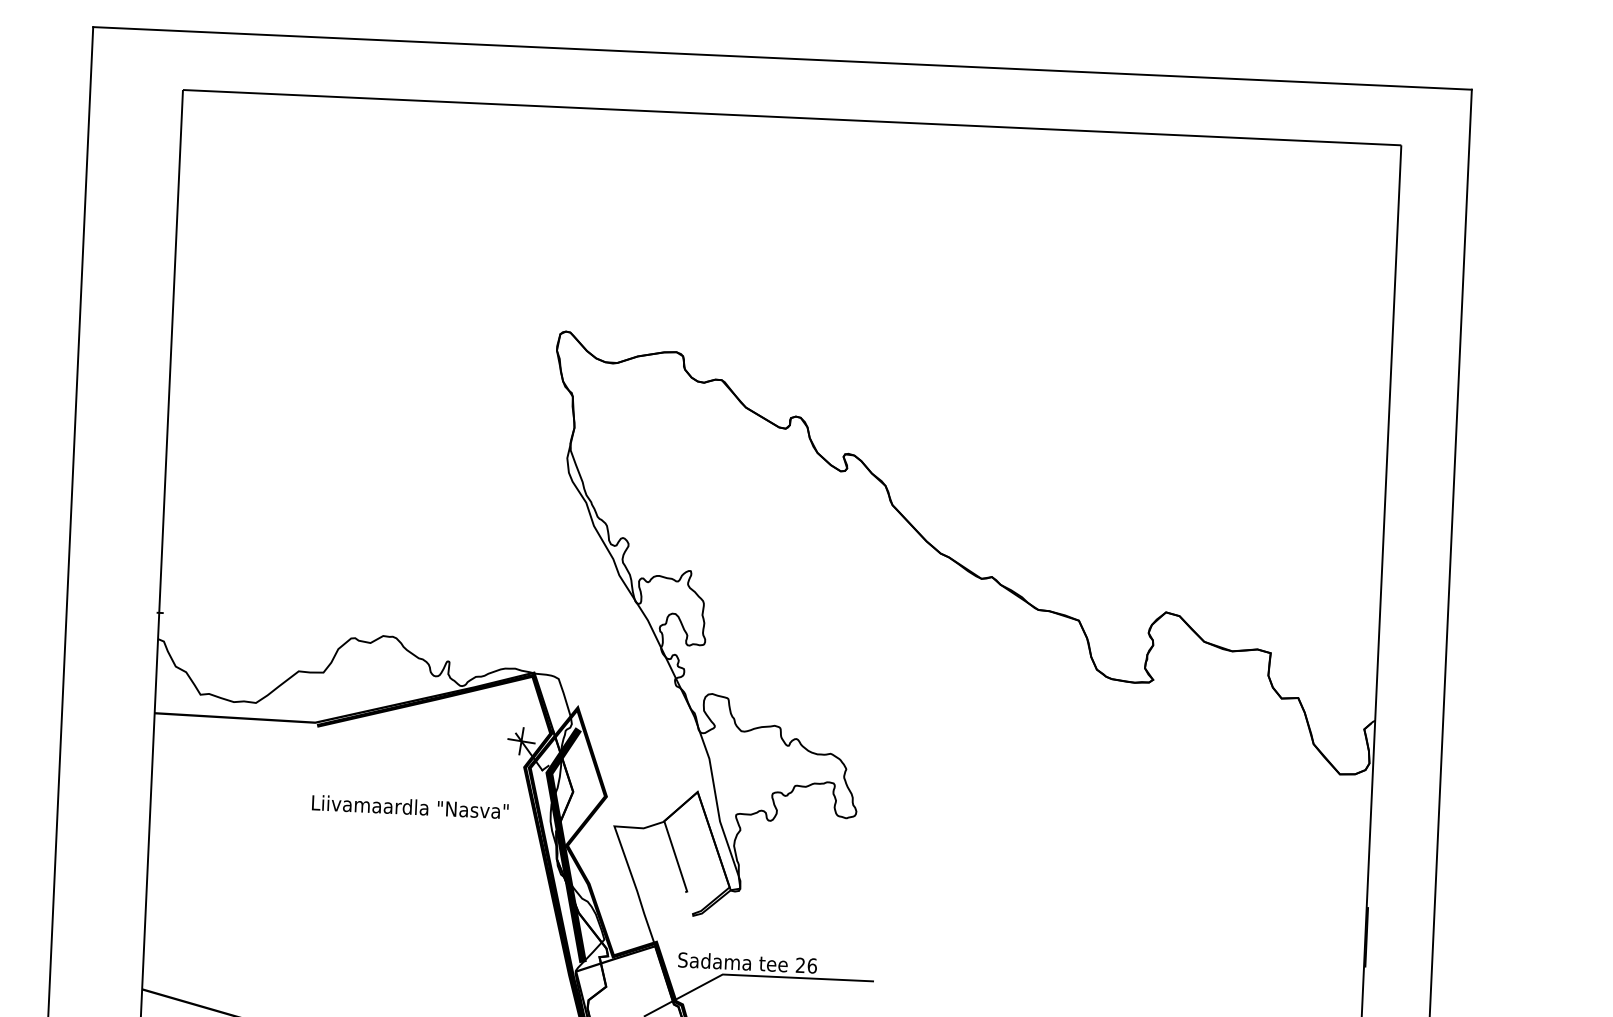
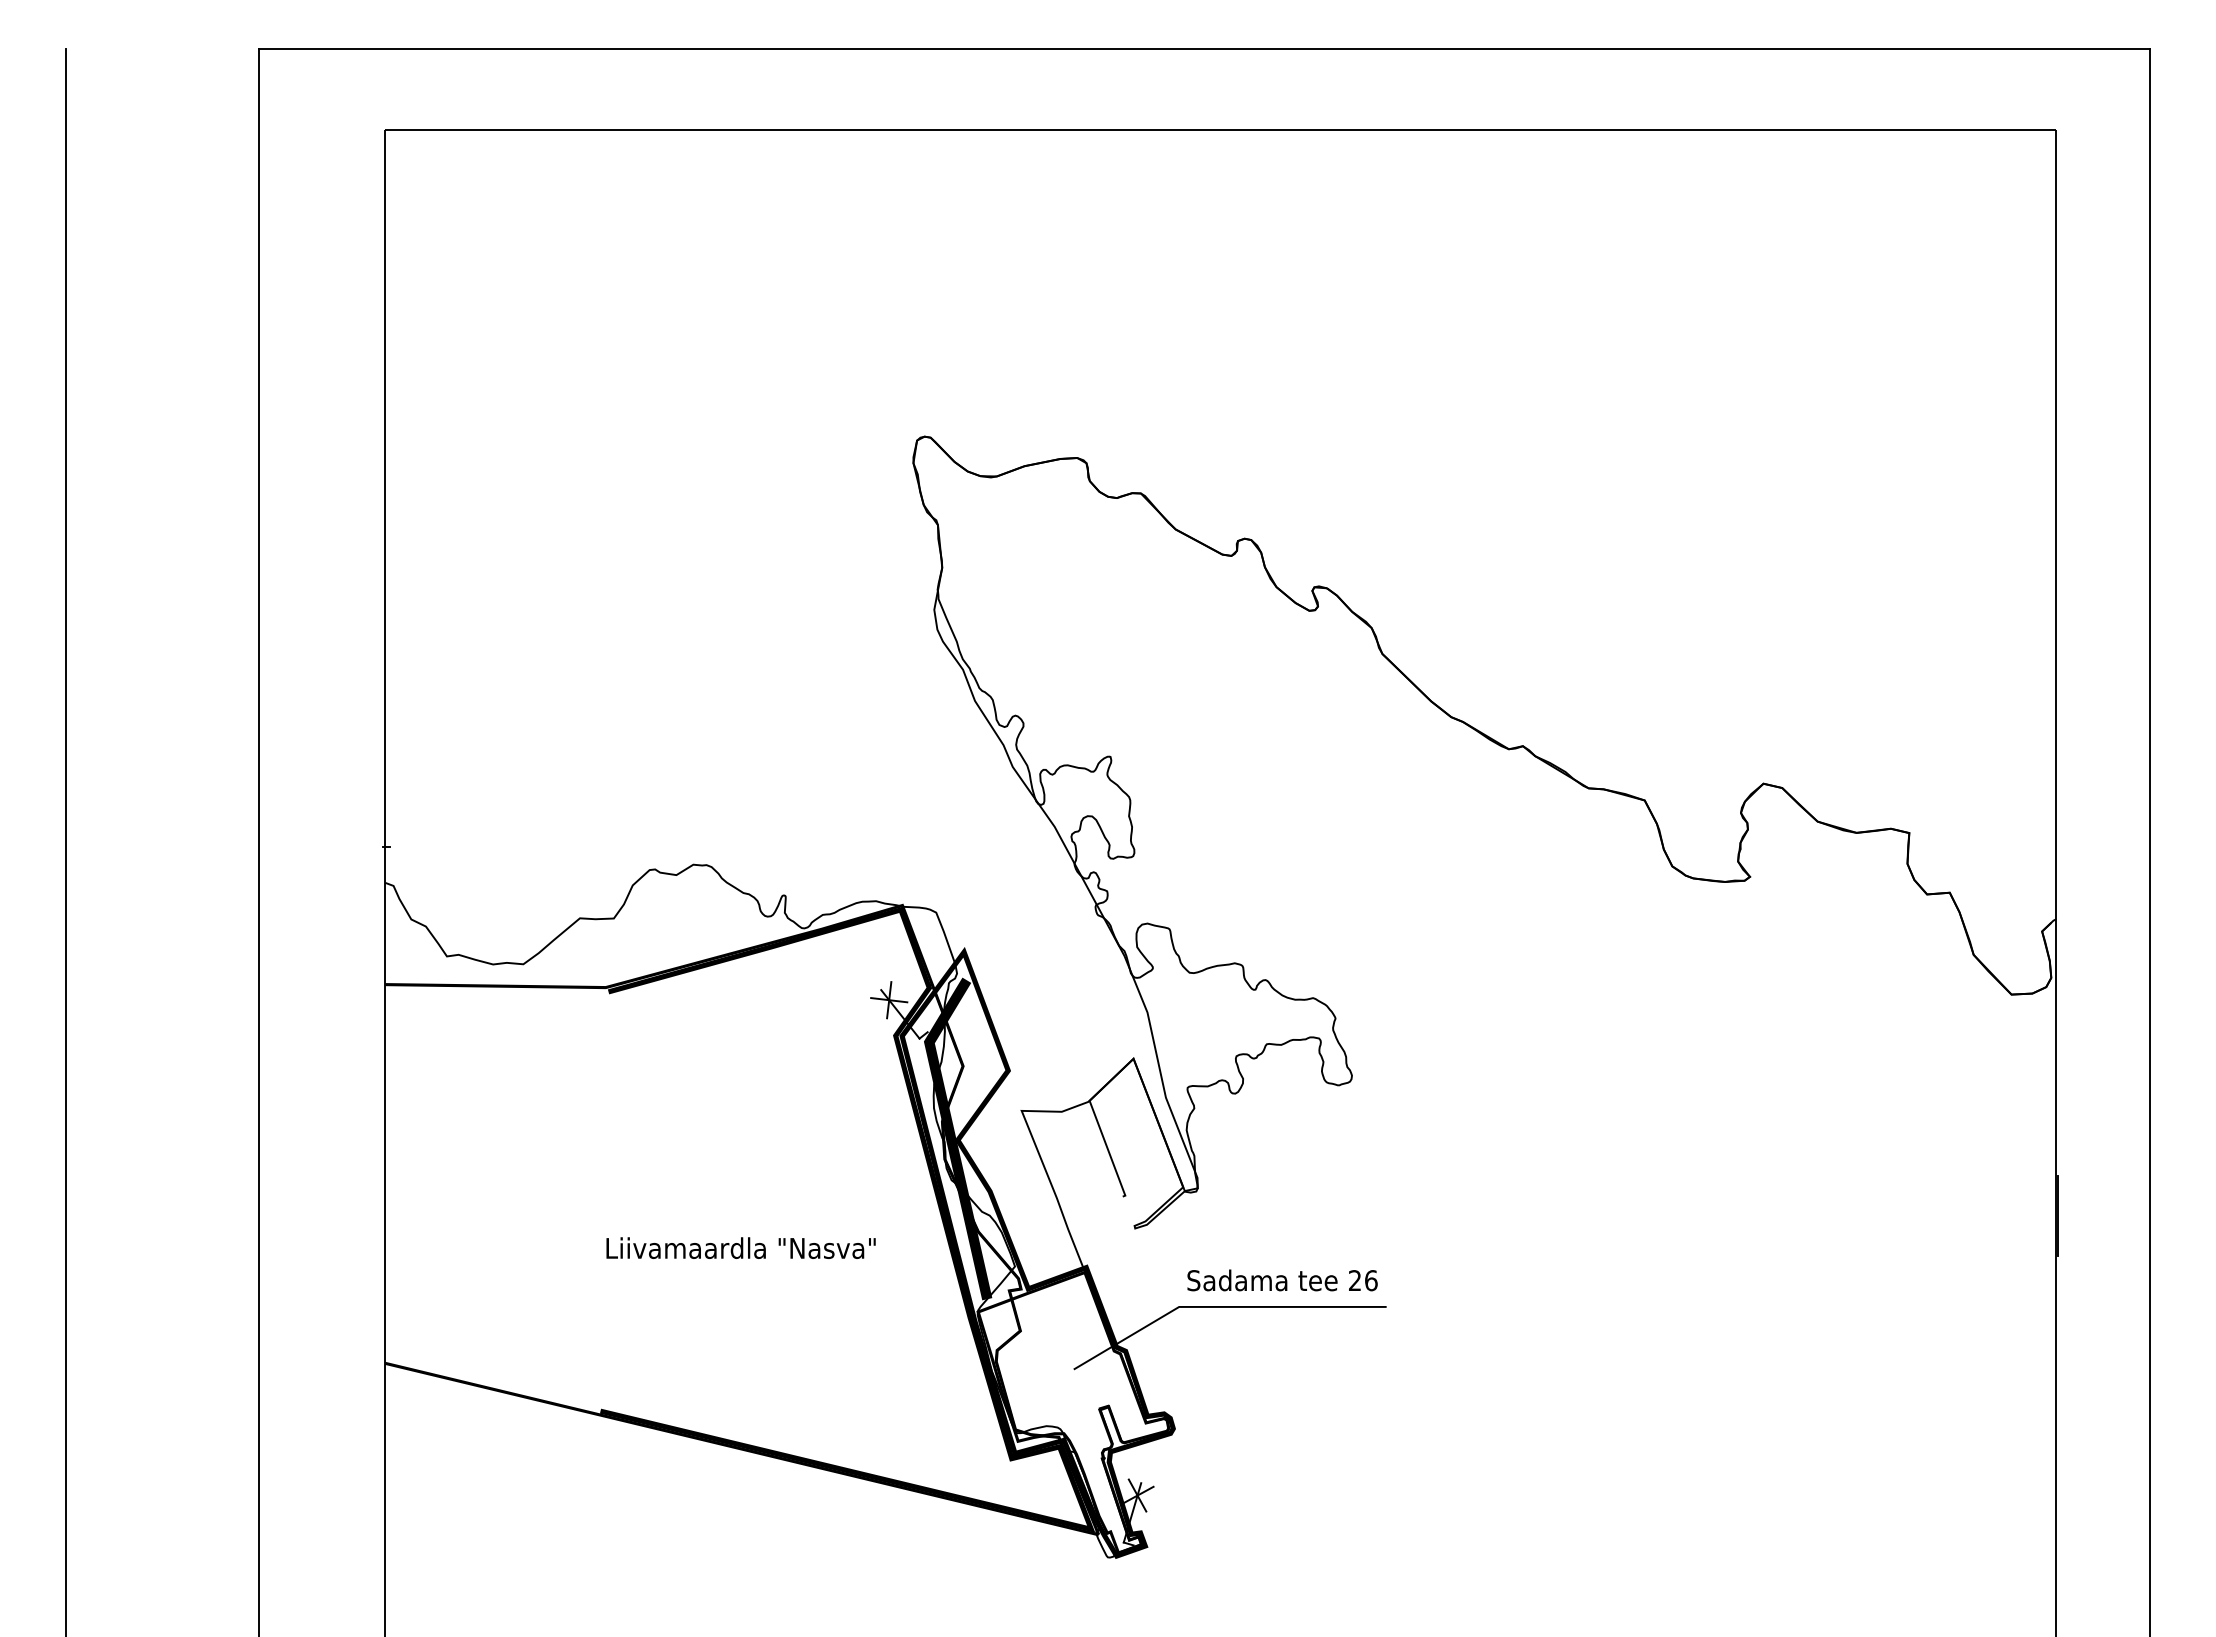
text: (409, 806) -> (740, 1247), moved
text: (747, 962) -> (1282, 1280), moved

